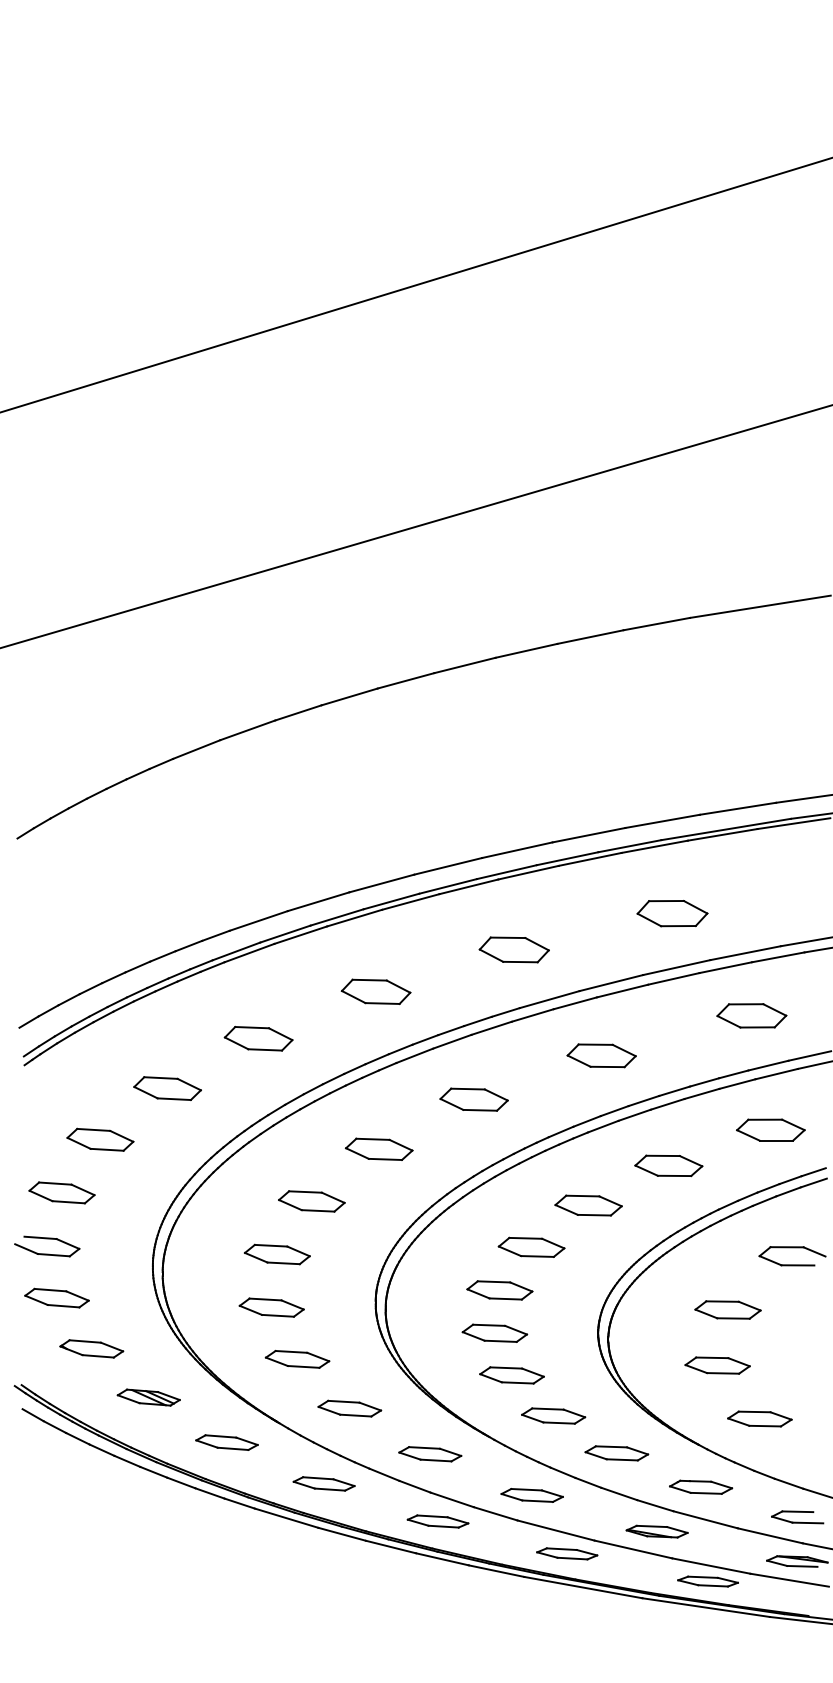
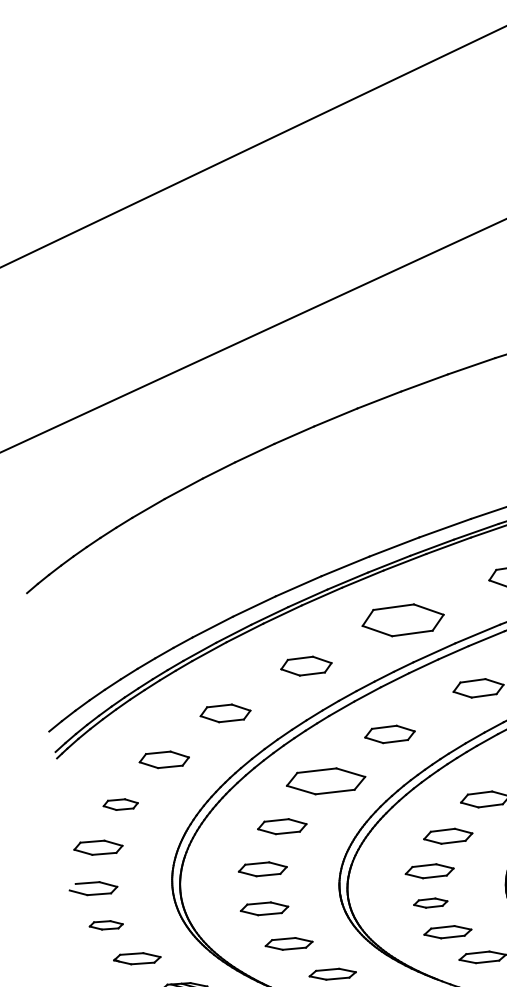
part: (513, 949) -> (402, 620), size x1.6
part: (100, 1139) -> (120, 804), size x0.7
part: (378, 1148) -> (325, 780), size x1.6
part: (56, 1297) -> (105, 924), size x0.7
part: (494, 1332) -> (430, 902), size x0.7

